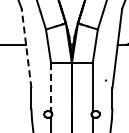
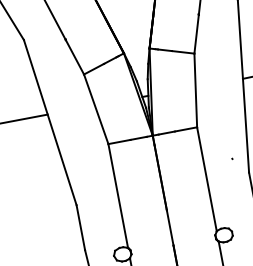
line: (26, 48) -> (50, 122), dashed -> solid
line: (51, 88) -> (119, 197), dashed -> solid

